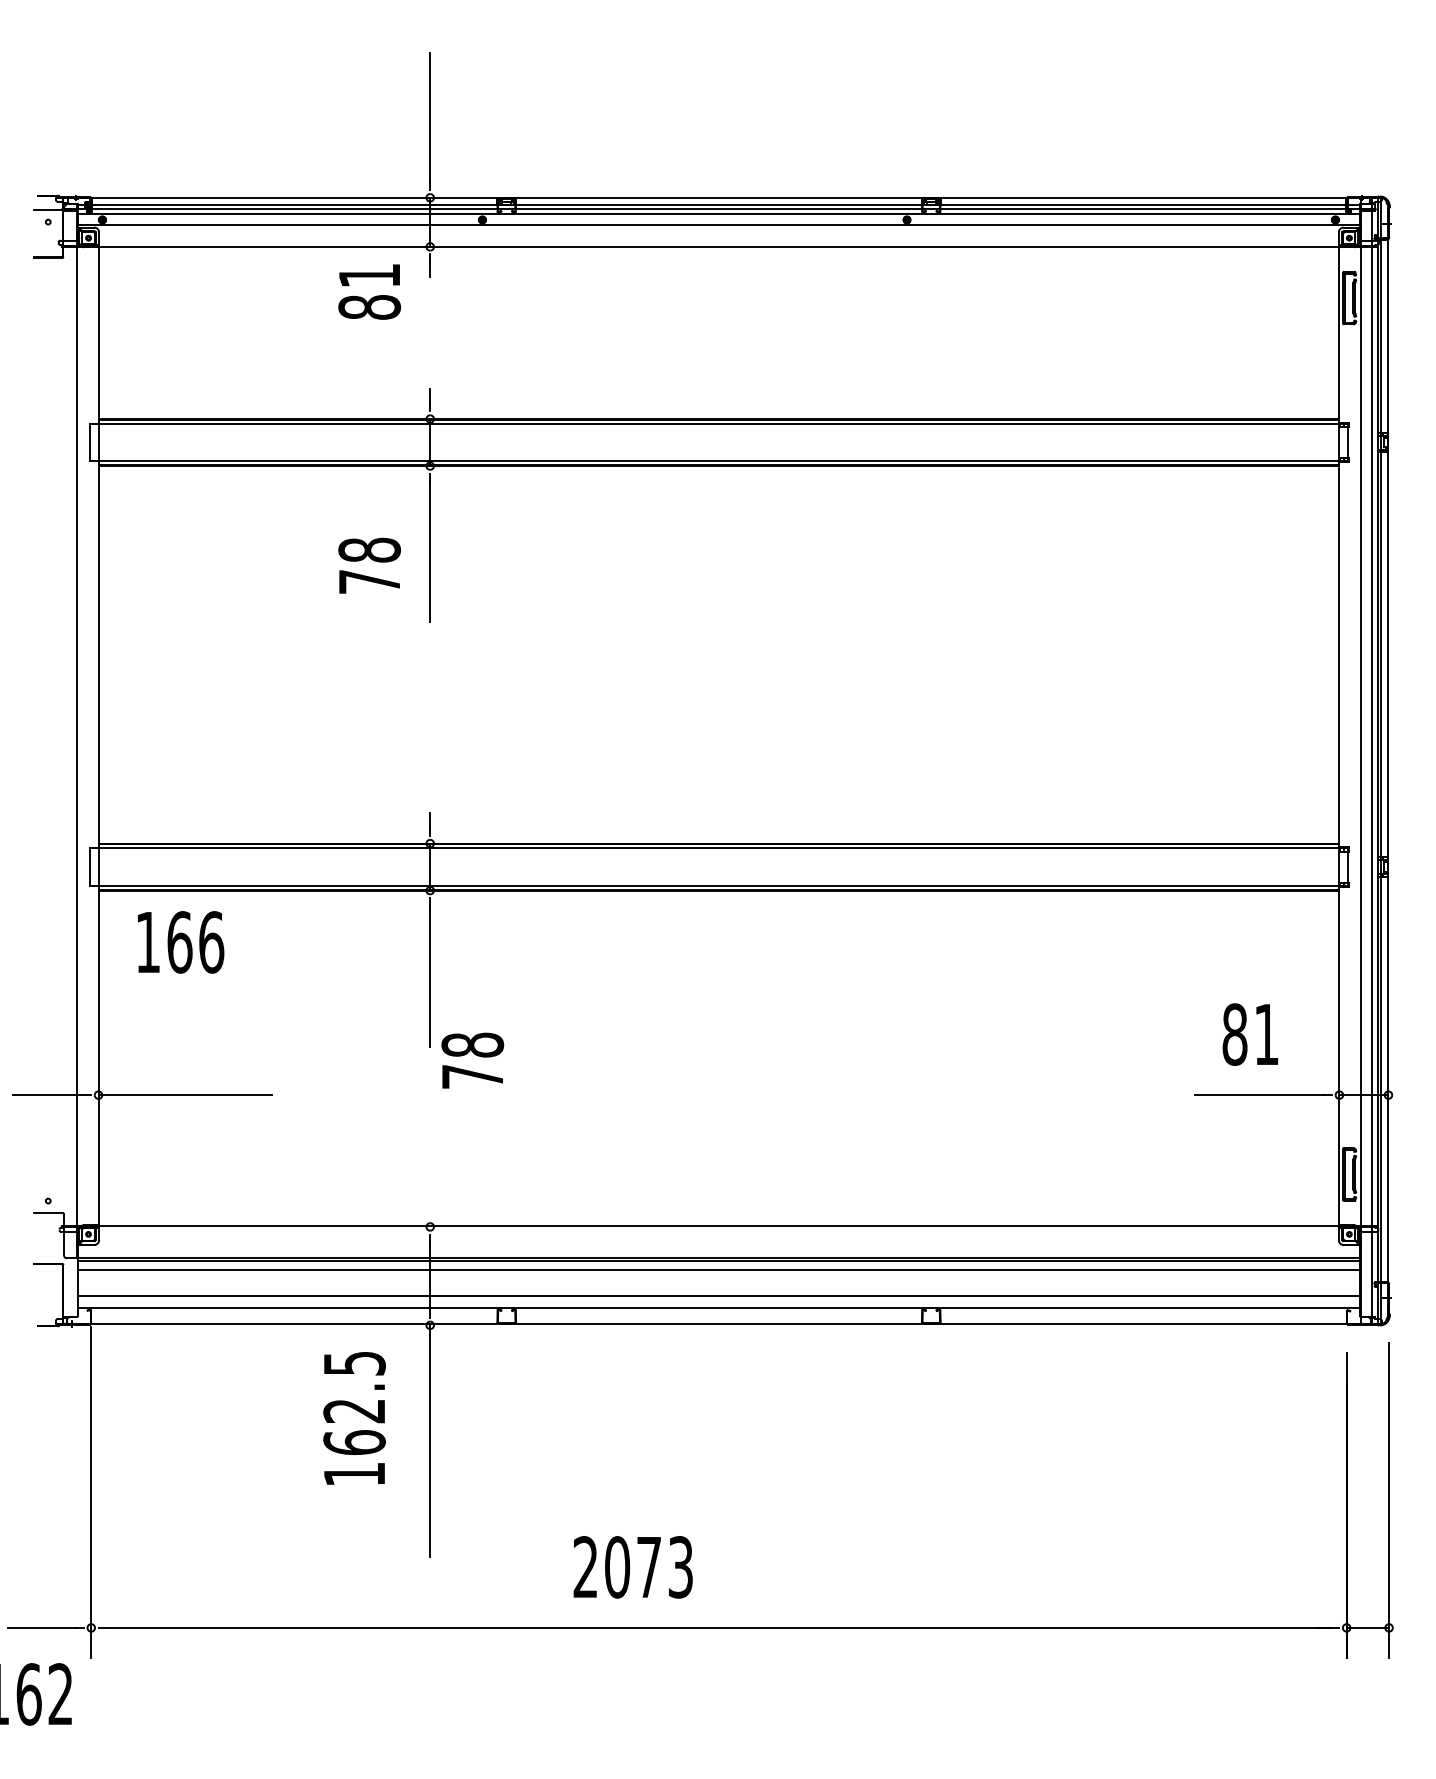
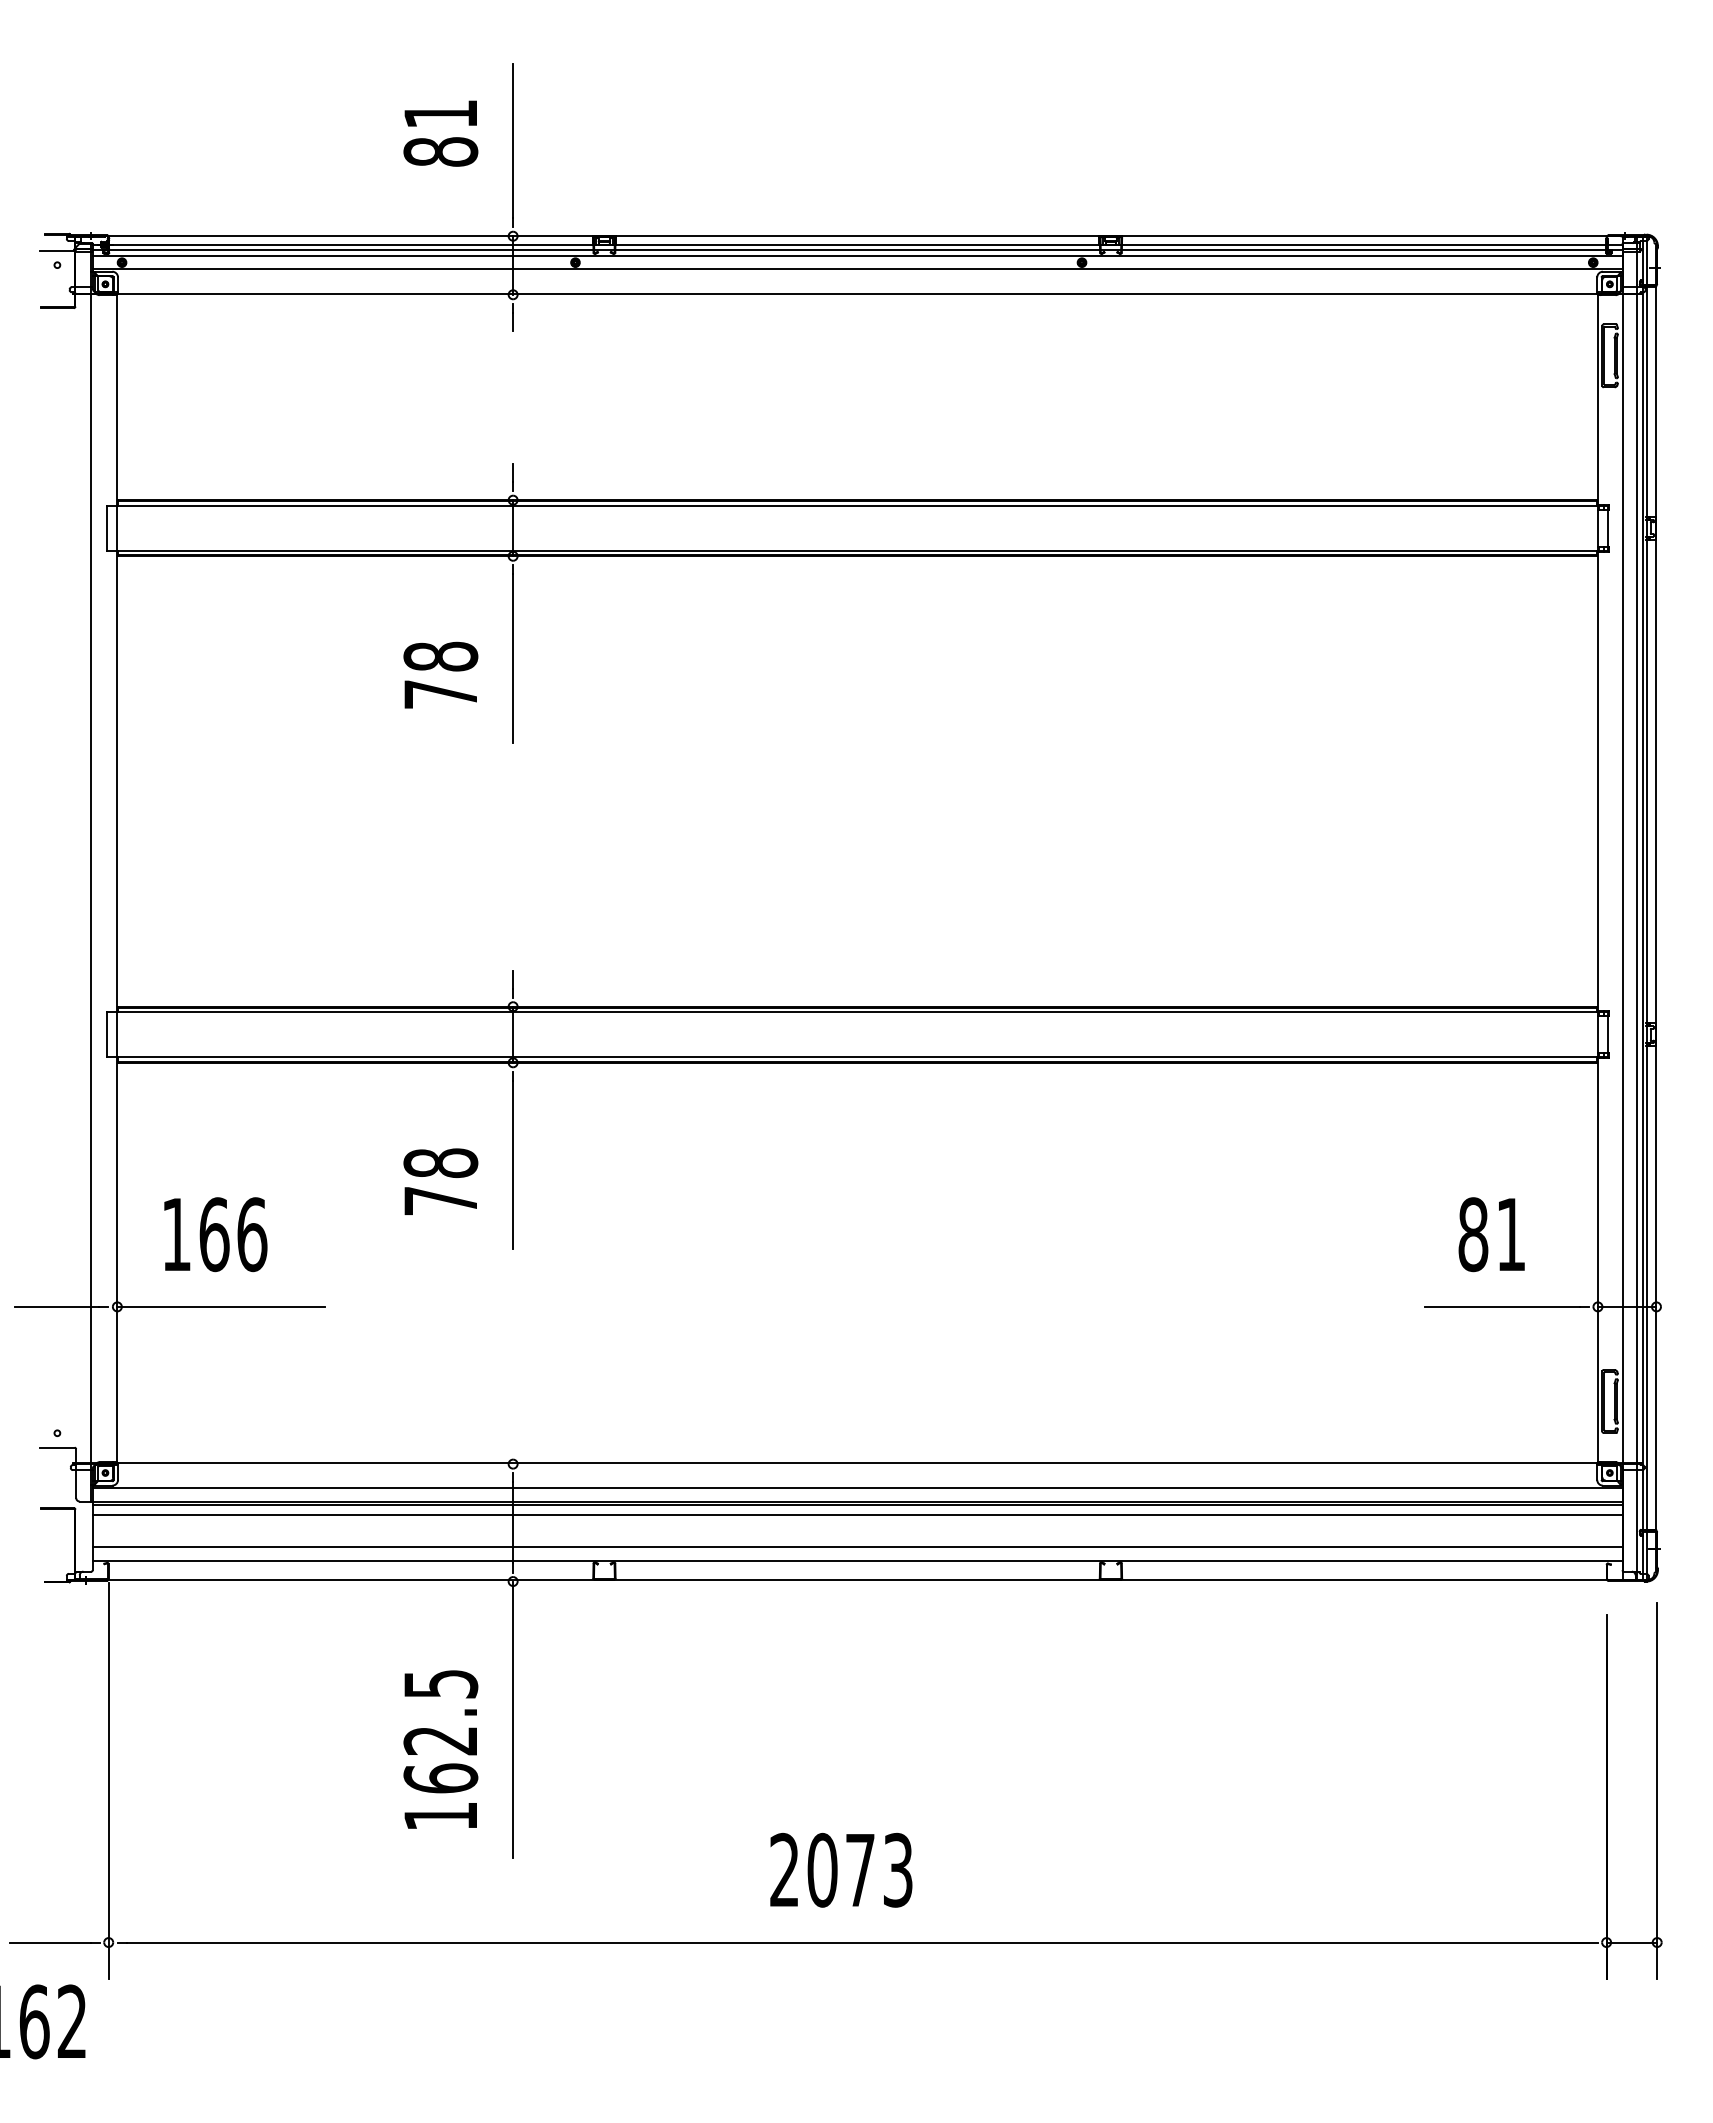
text: (369, 291) -> (440, 133), moved
text: (180, 942) -> (215, 1234), moved
text: (472, 1060) -> (440, 1181), moved
line: (718, 1247) -> (857, 1488), added
text: (354, 1418) -> (440, 1749), moved
text: (633, 1567) -> (841, 1870), moved

